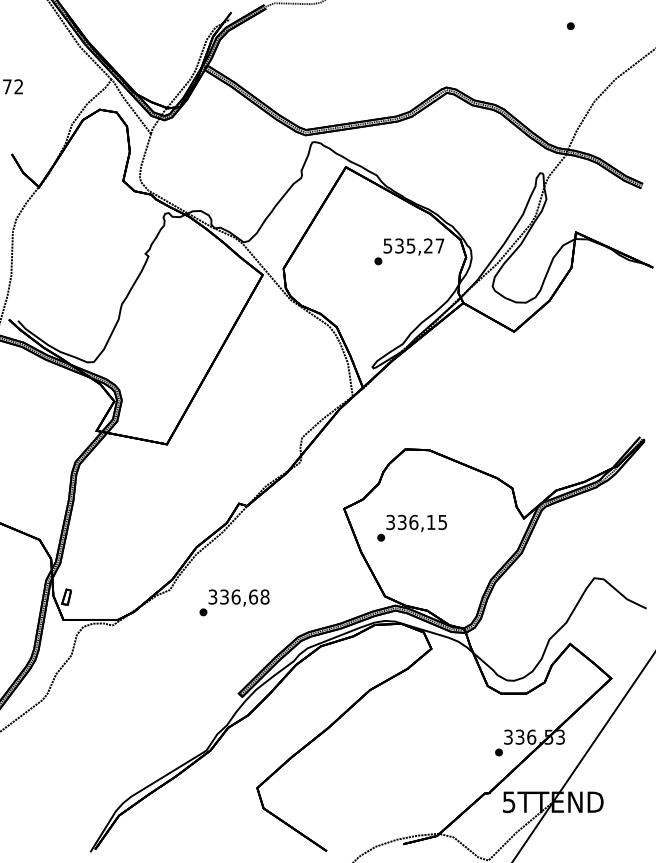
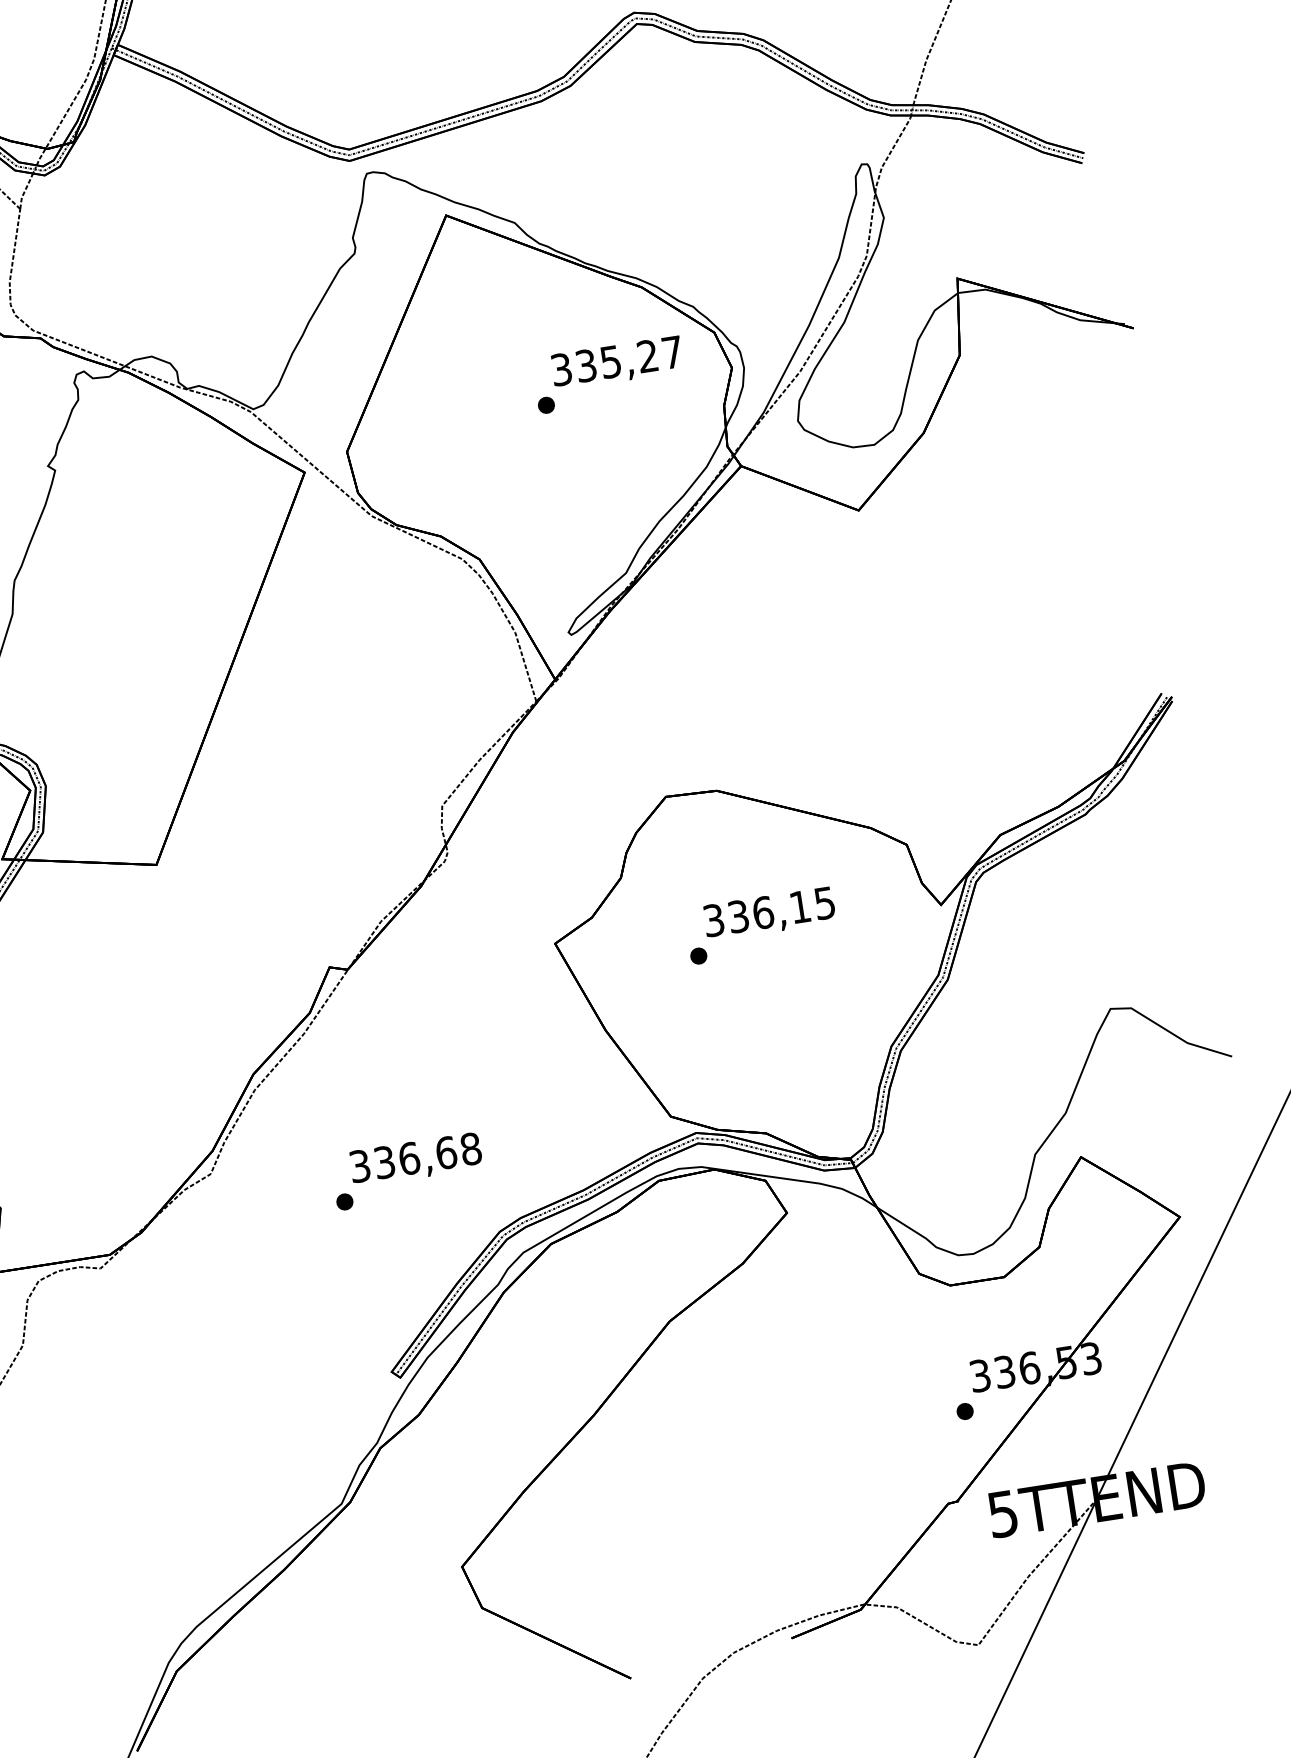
text: (388, 245) -> (562, 368), 535,27 -> 335,27
text: (411, 527) -> (759, 924), moved
text: (234, 602) -> (407, 1170), moved

